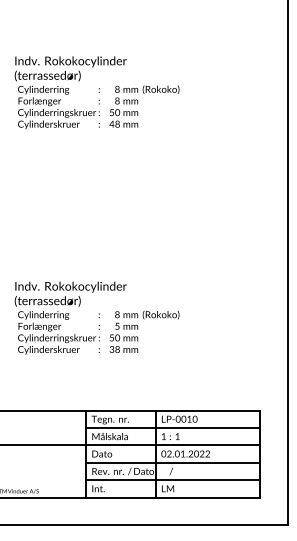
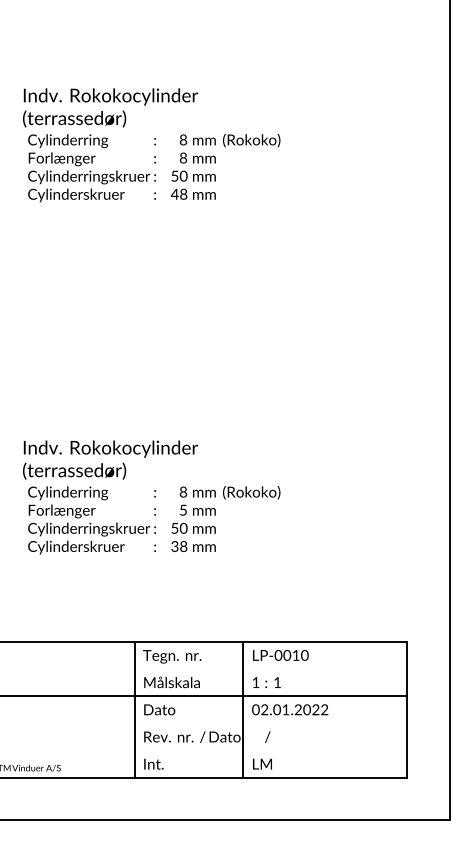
line: (173, 427) -> (271, 668), removed
line: (173, 462) -> (271, 723), removed
line: (173, 480) -> (271, 751), removed

